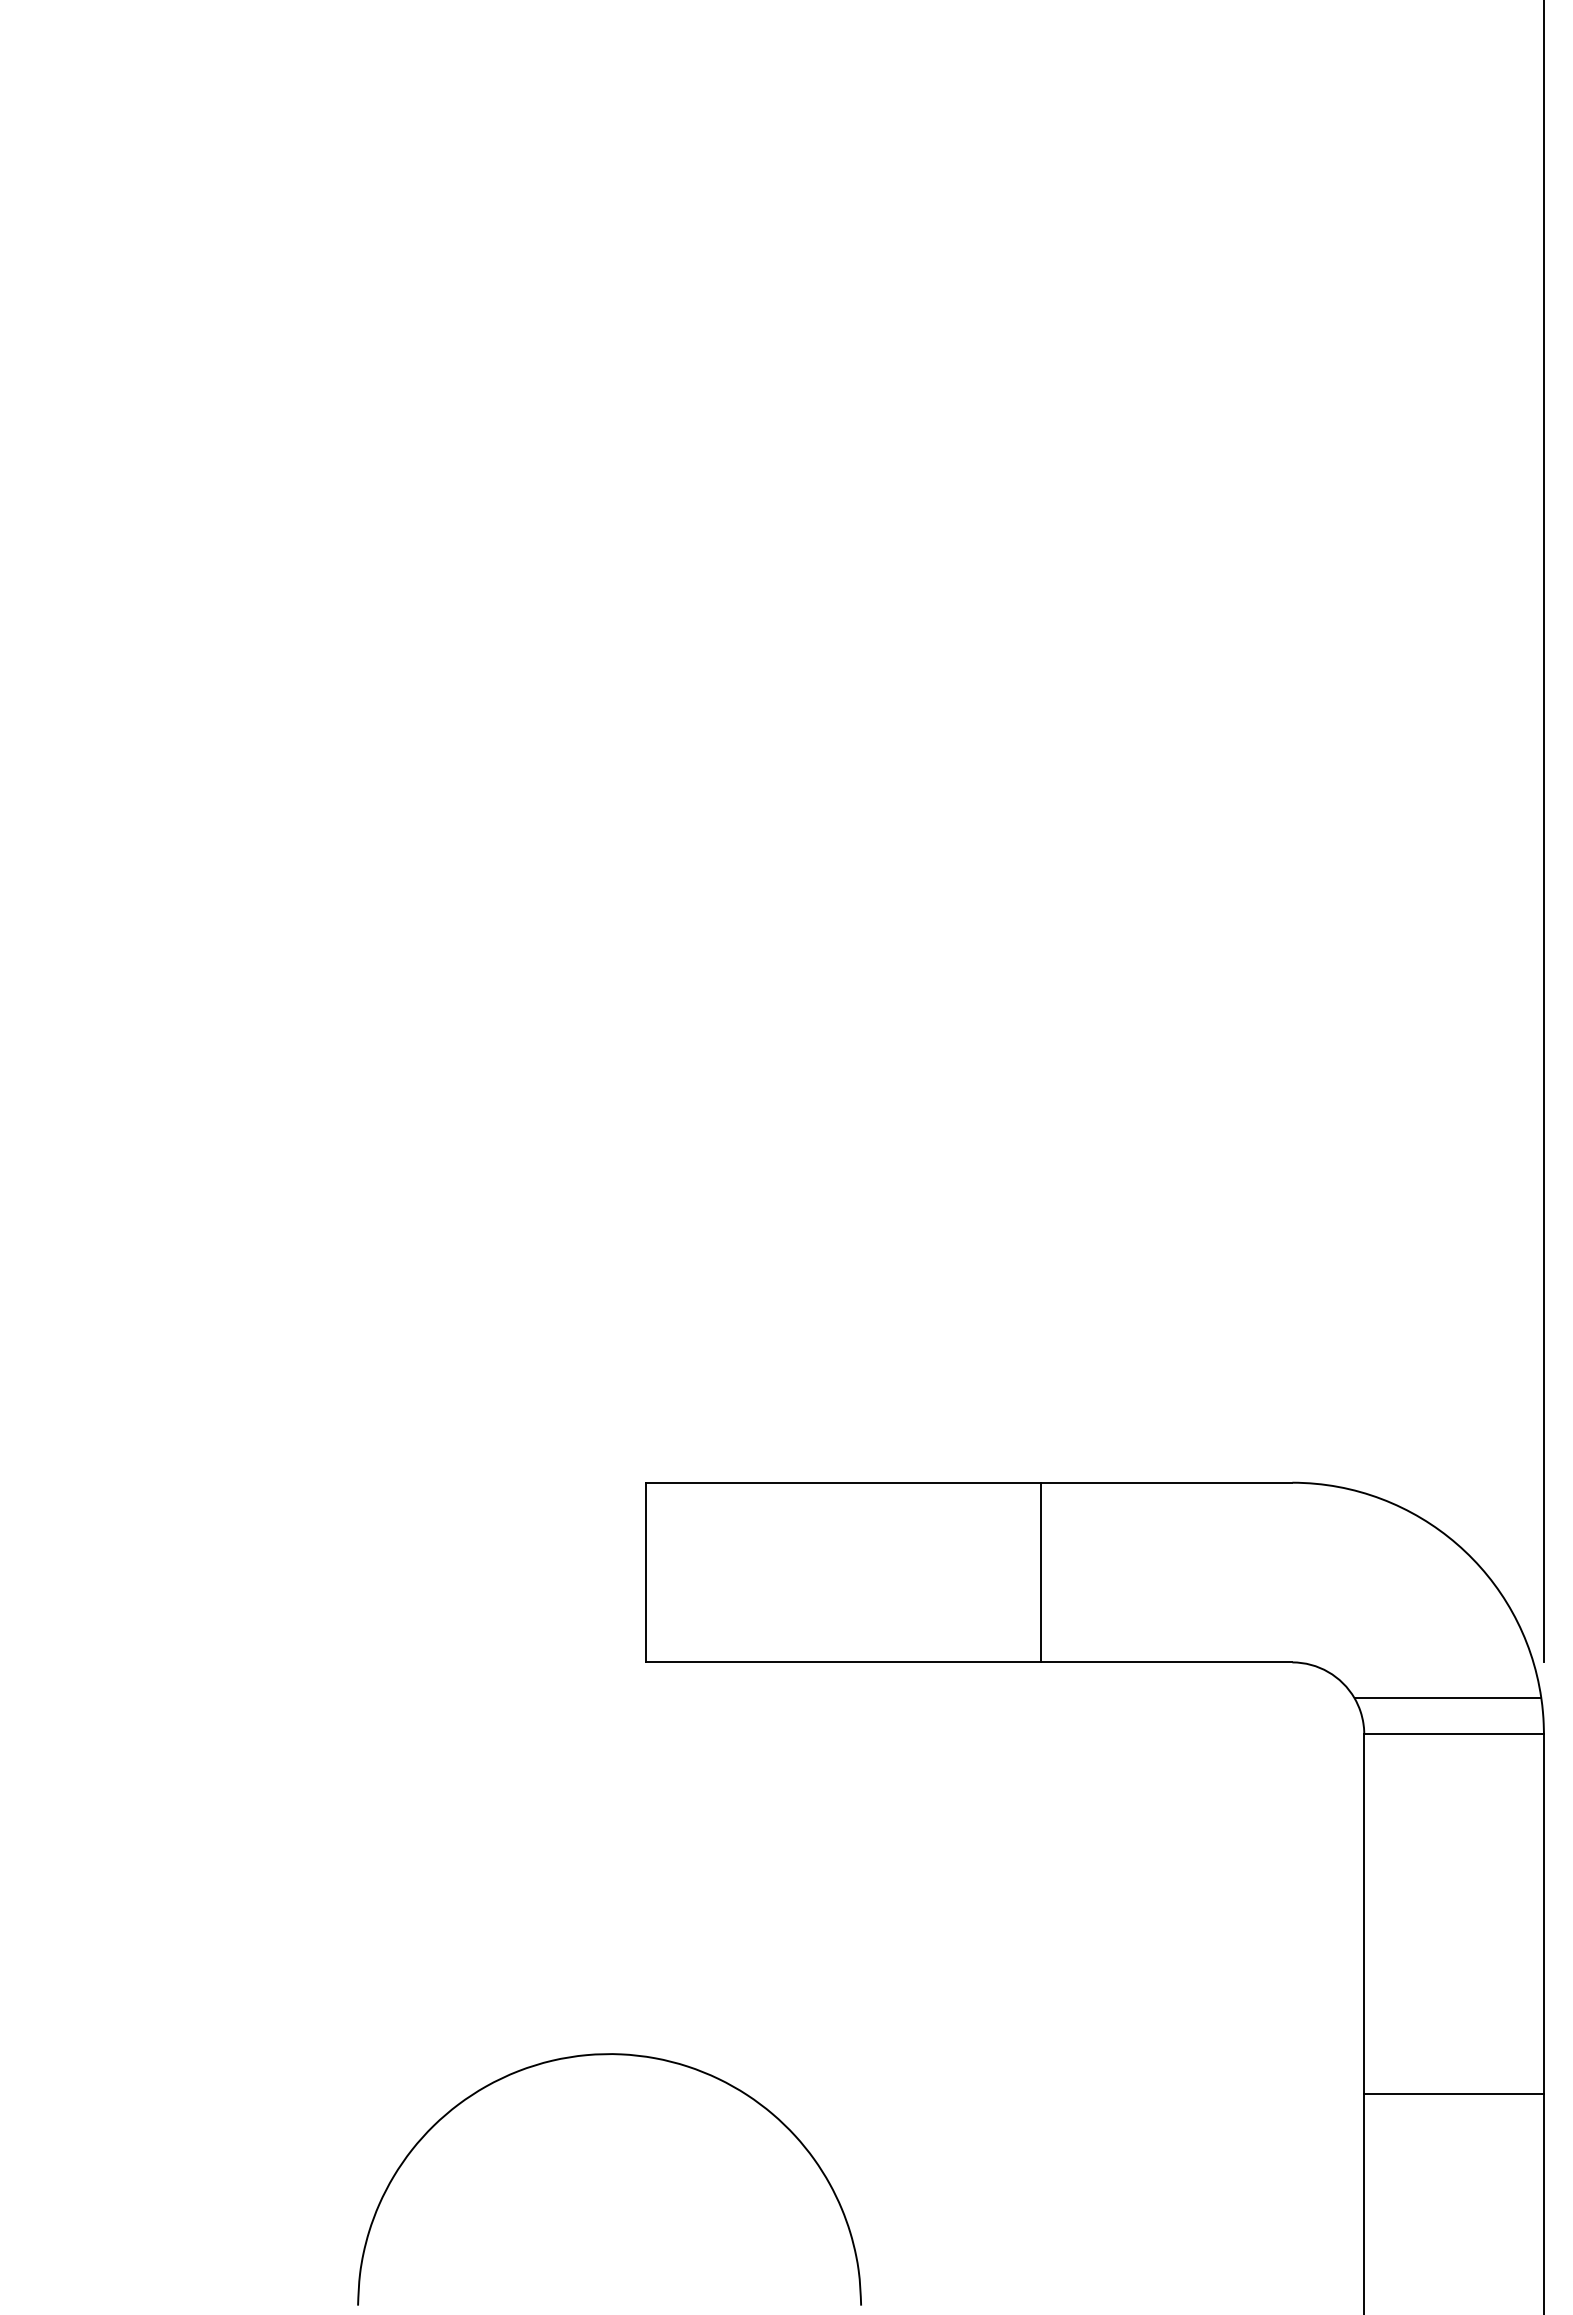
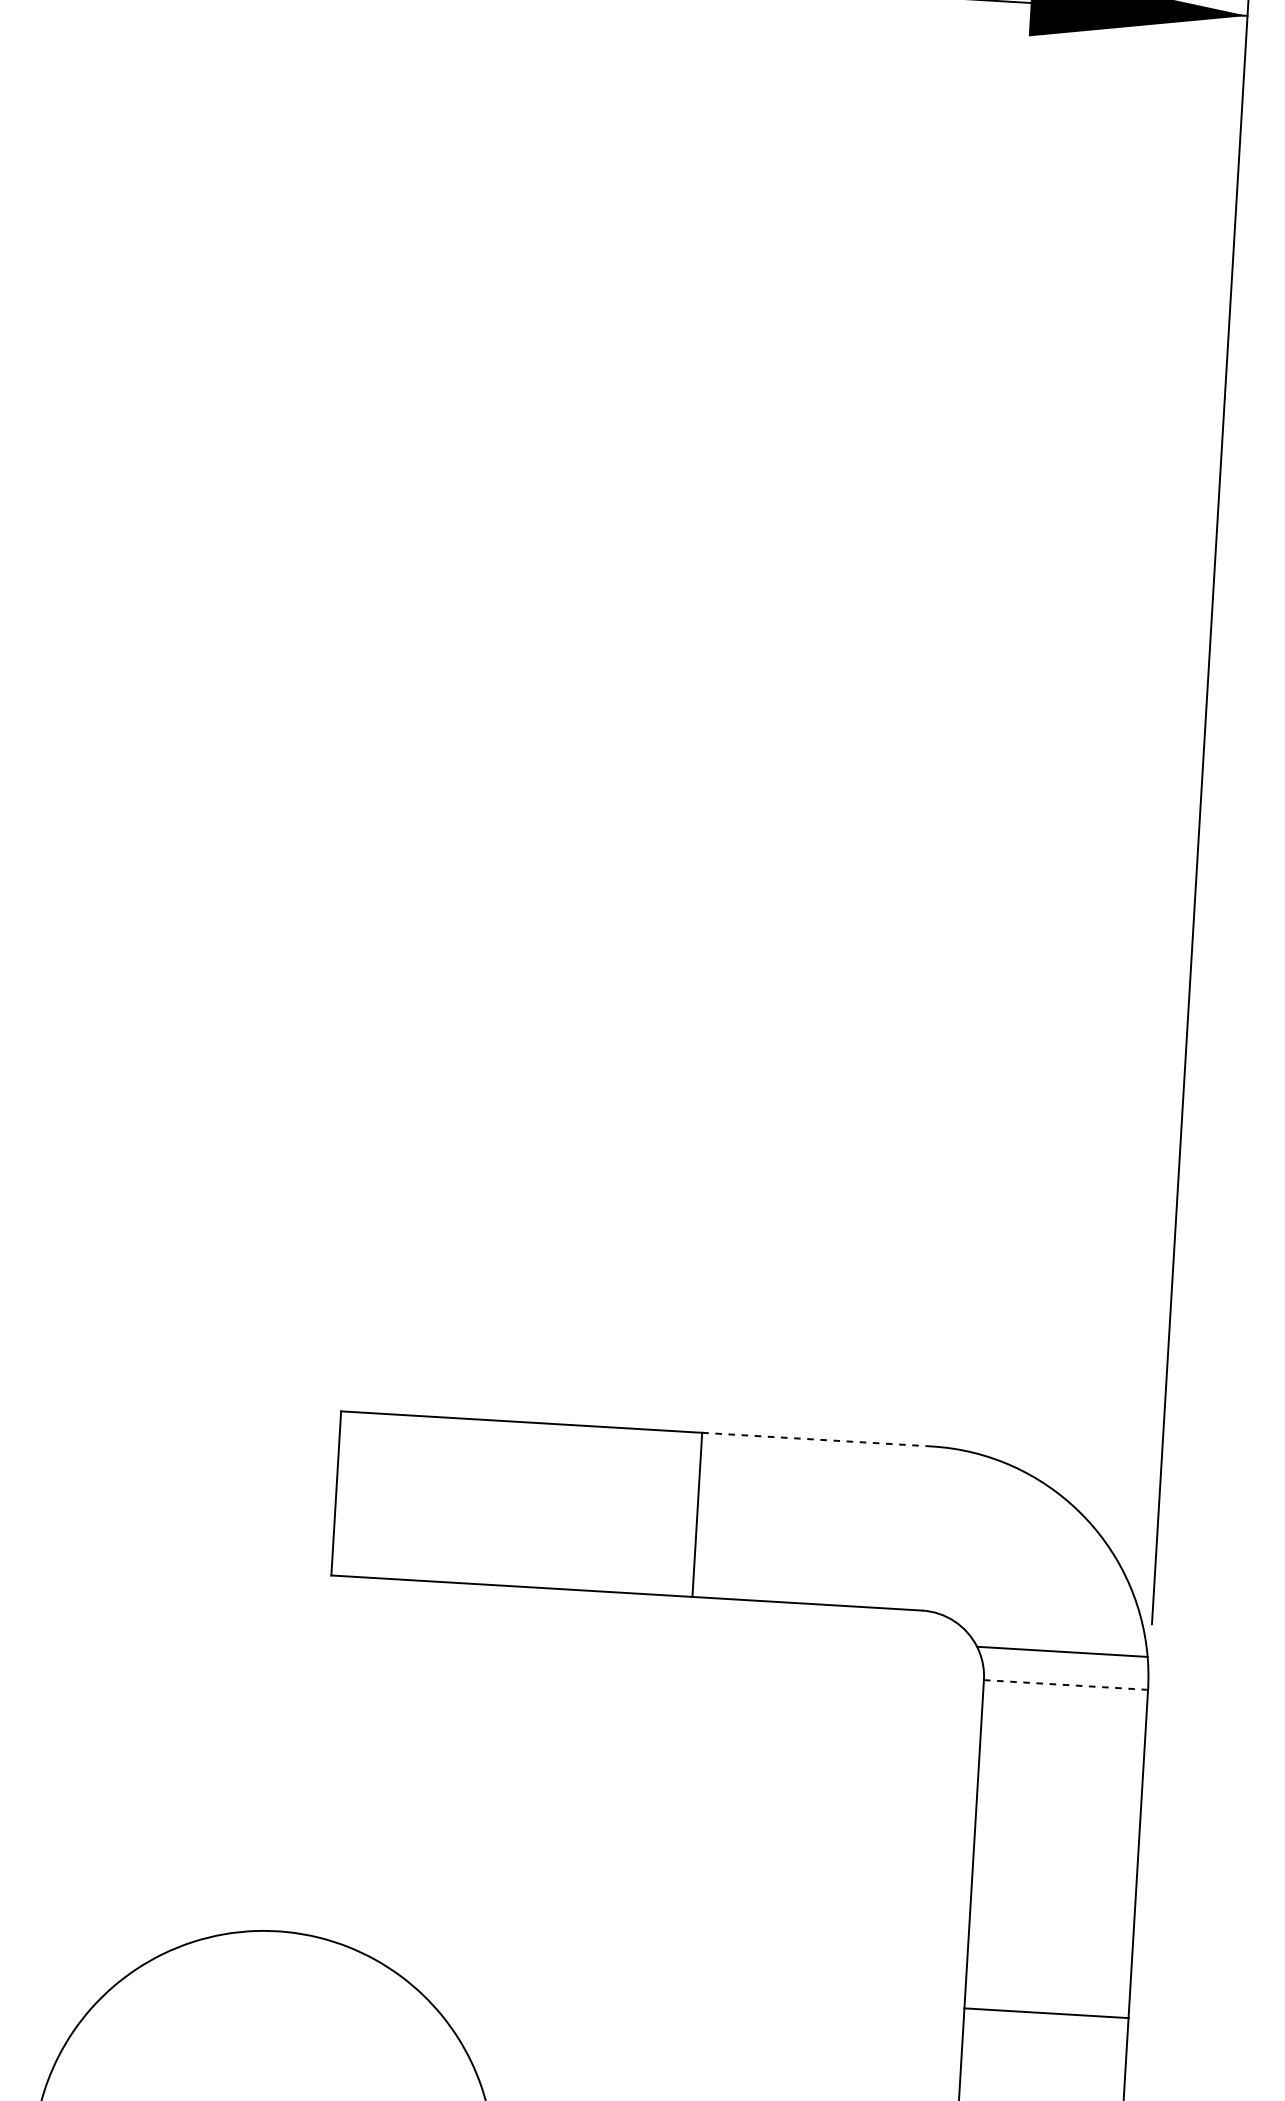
line: (1166, 1482) -> (816, 1439), solid -> dashed
line: (1454, 1734) -> (1066, 1685), solid -> dashed

